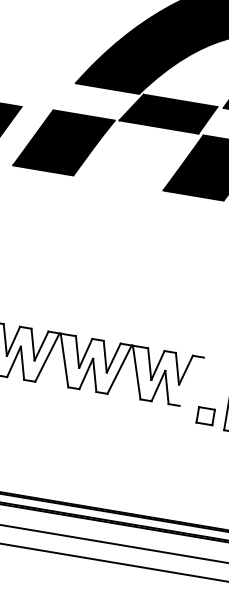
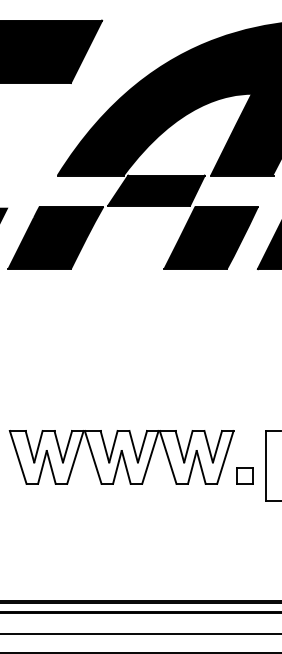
line: (192, 380) -> (225, 456), added
part: (205, 415) -> (244, 475), moved

